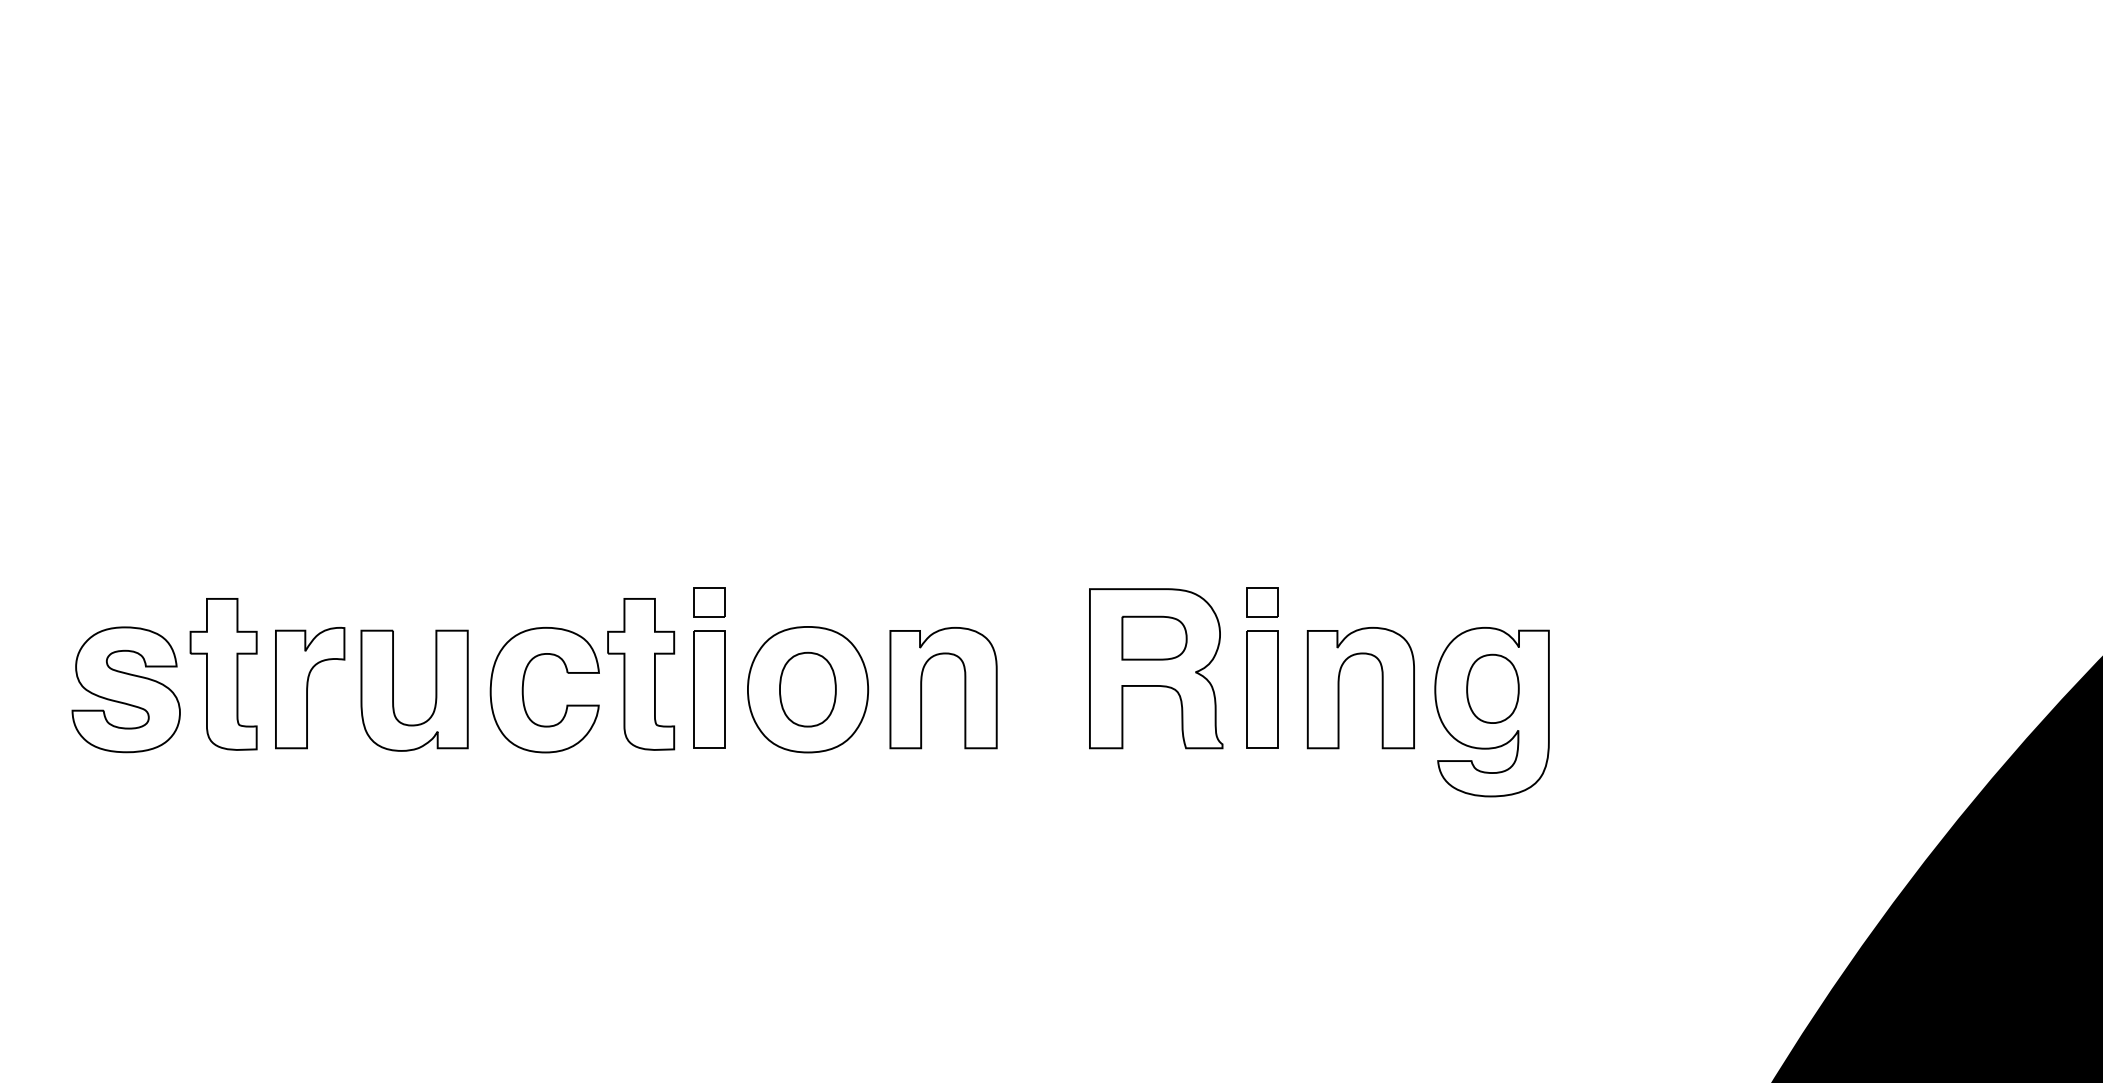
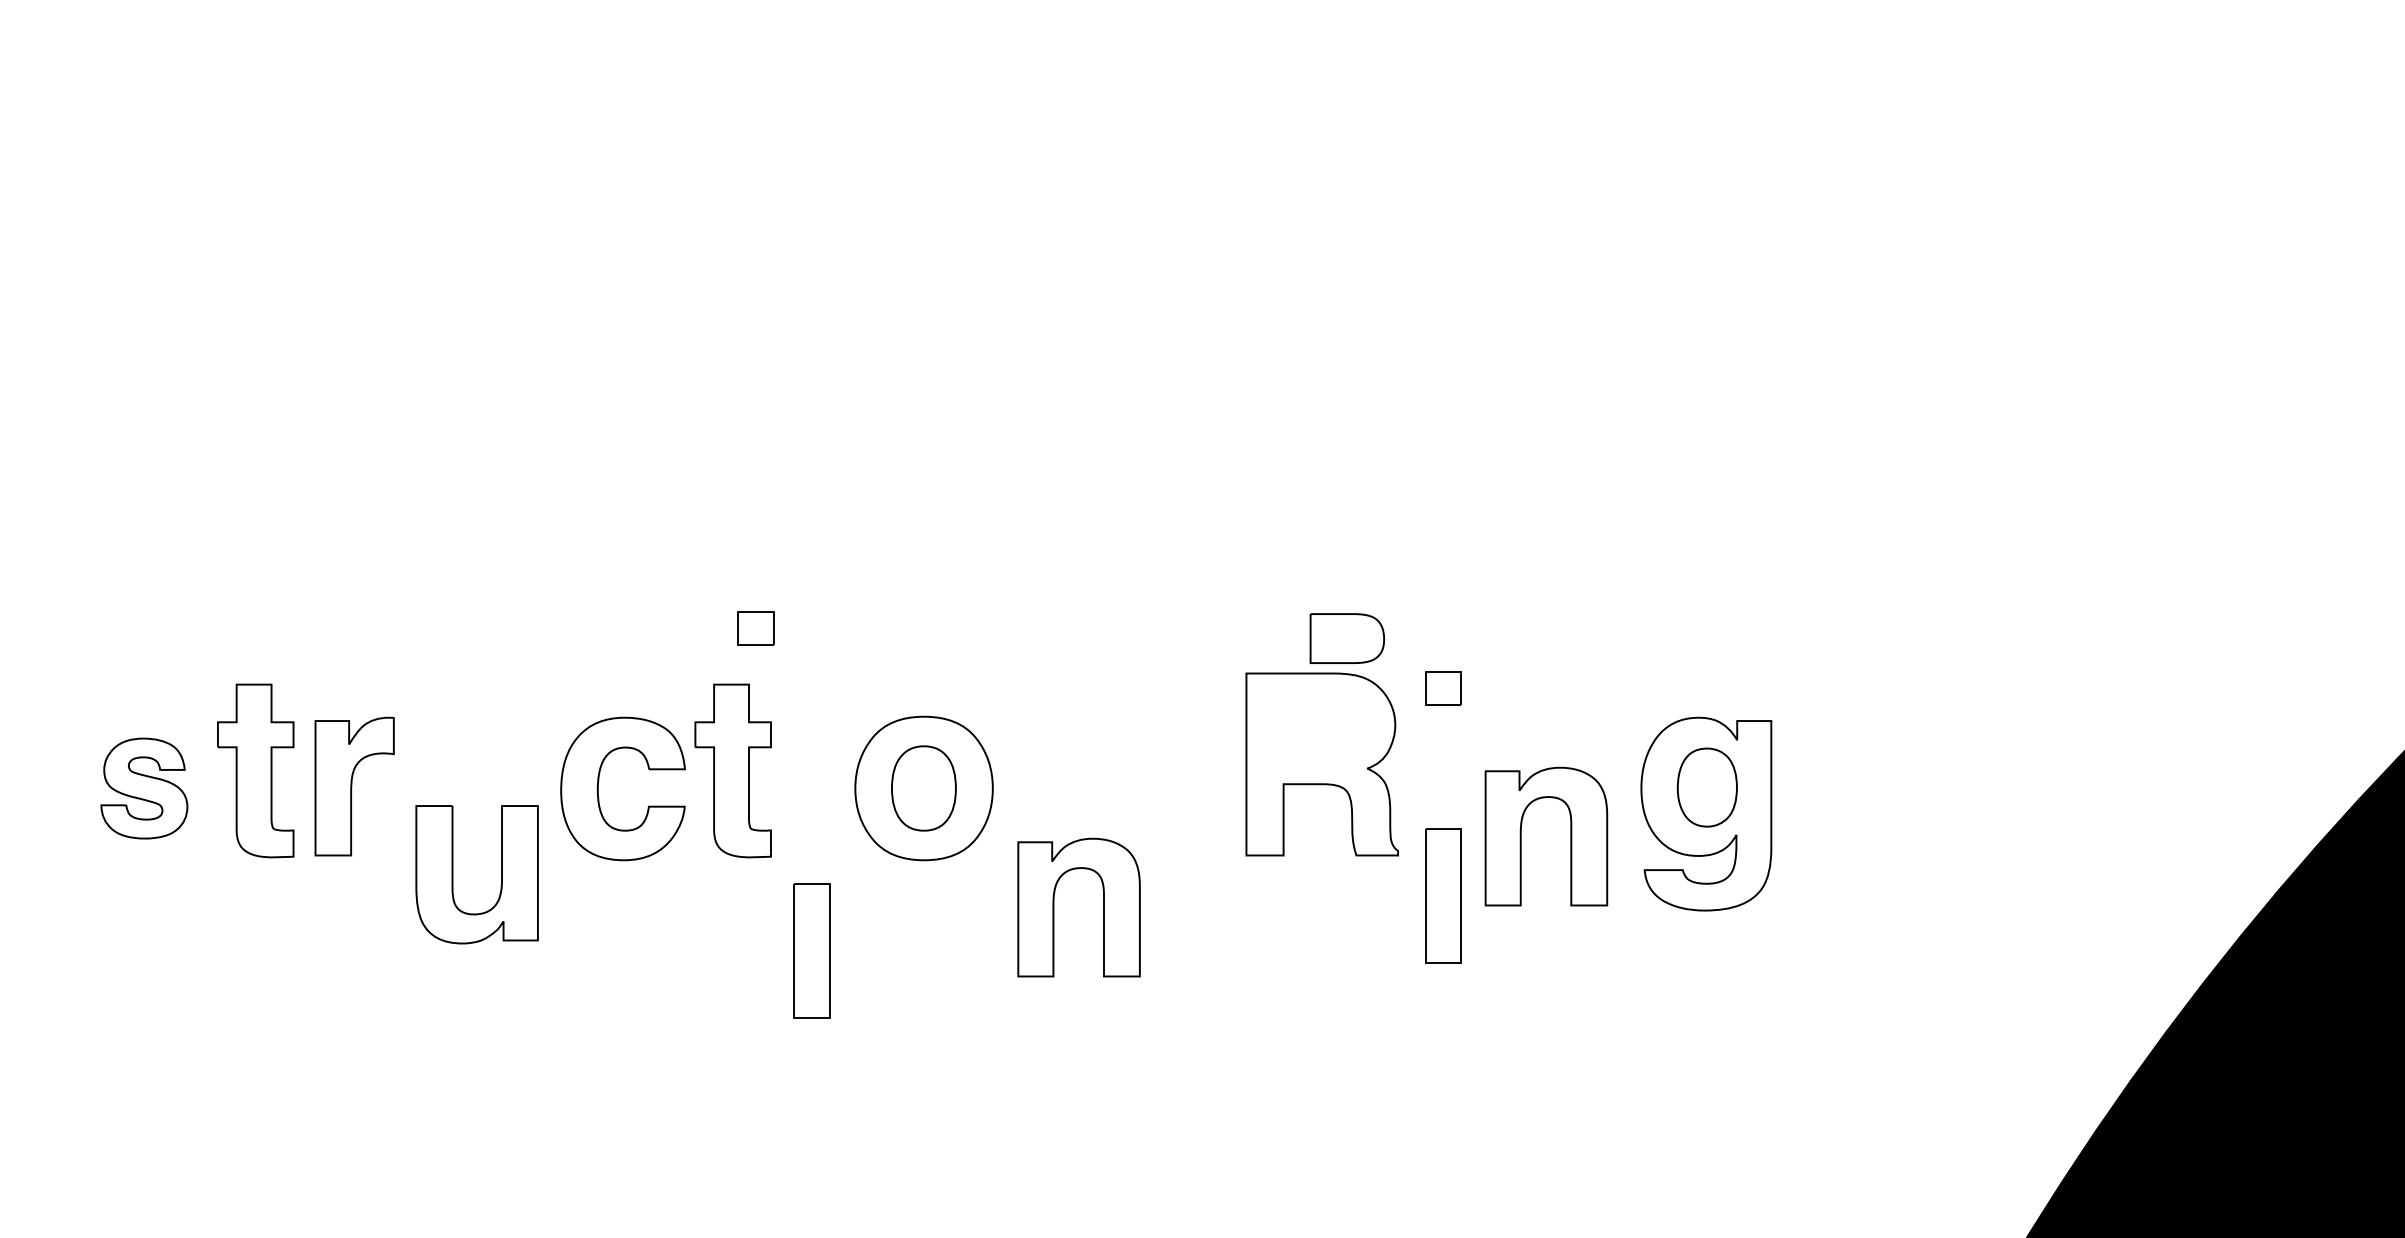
part: (709, 602) -> (755, 628), moved
part: (1153, 638) -> (1346, 638), moved
part: (922, 687) -> (1054, 907), moved
part: (1382, 687) -> (1570, 836), moved
part: (709, 688) -> (811, 950), moved
part: (1262, 688) -> (1443, 895), moved
part: (126, 689) -> (144, 788), size x0.7
part: (393, 690) -> (453, 874), moved

